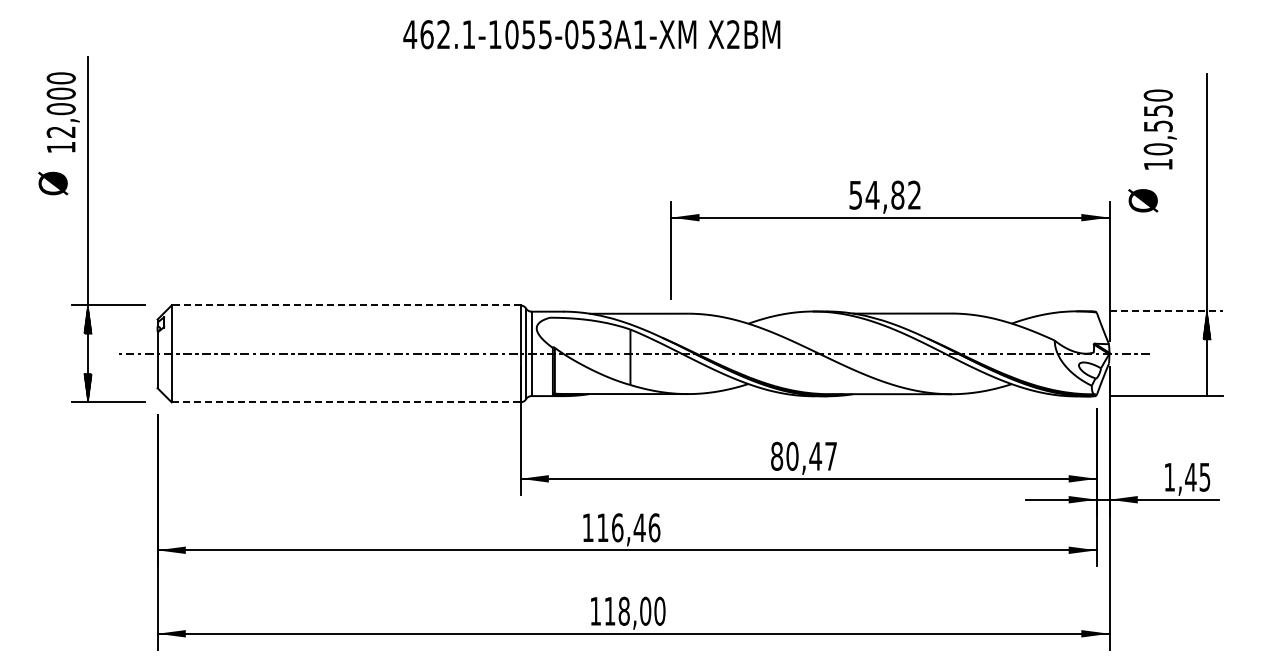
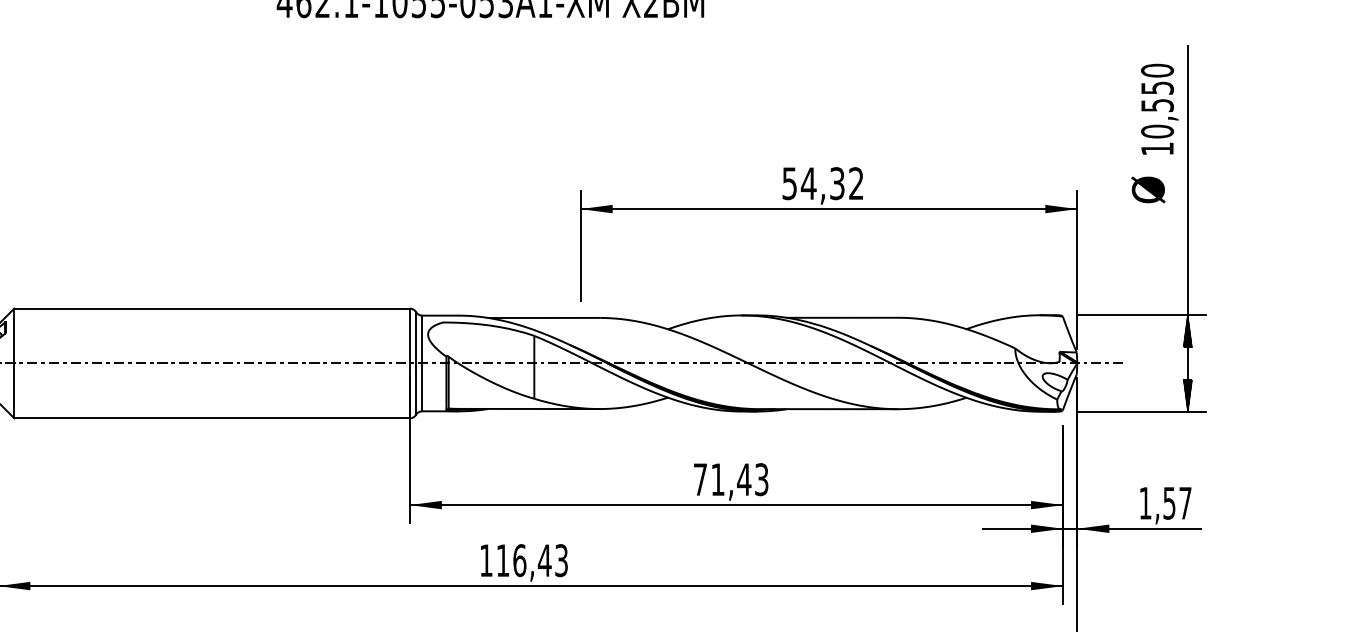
text: (1159, 129) -> (1158, 109), moved
text: (897, 194) -> (836, 182), 54,82 -> 54,32
text: (1143, 200) -> (1148, 189), moved
line: (345, 305) -> (211, 308), dashed -> solid
line: (1166, 311) -> (1141, 315), dashed -> solid
hatch: (1206, 382) -> (1187, 395), added
line: (346, 402) -> (212, 418), dashed -> solid
text: (803, 455) -> (730, 478), 80,47 -> 71,43
text: (1197, 477) -> (1177, 503), 1,45 -> 1,57
text: (654, 527) -> (561, 560), 116,46 -> 116,43

